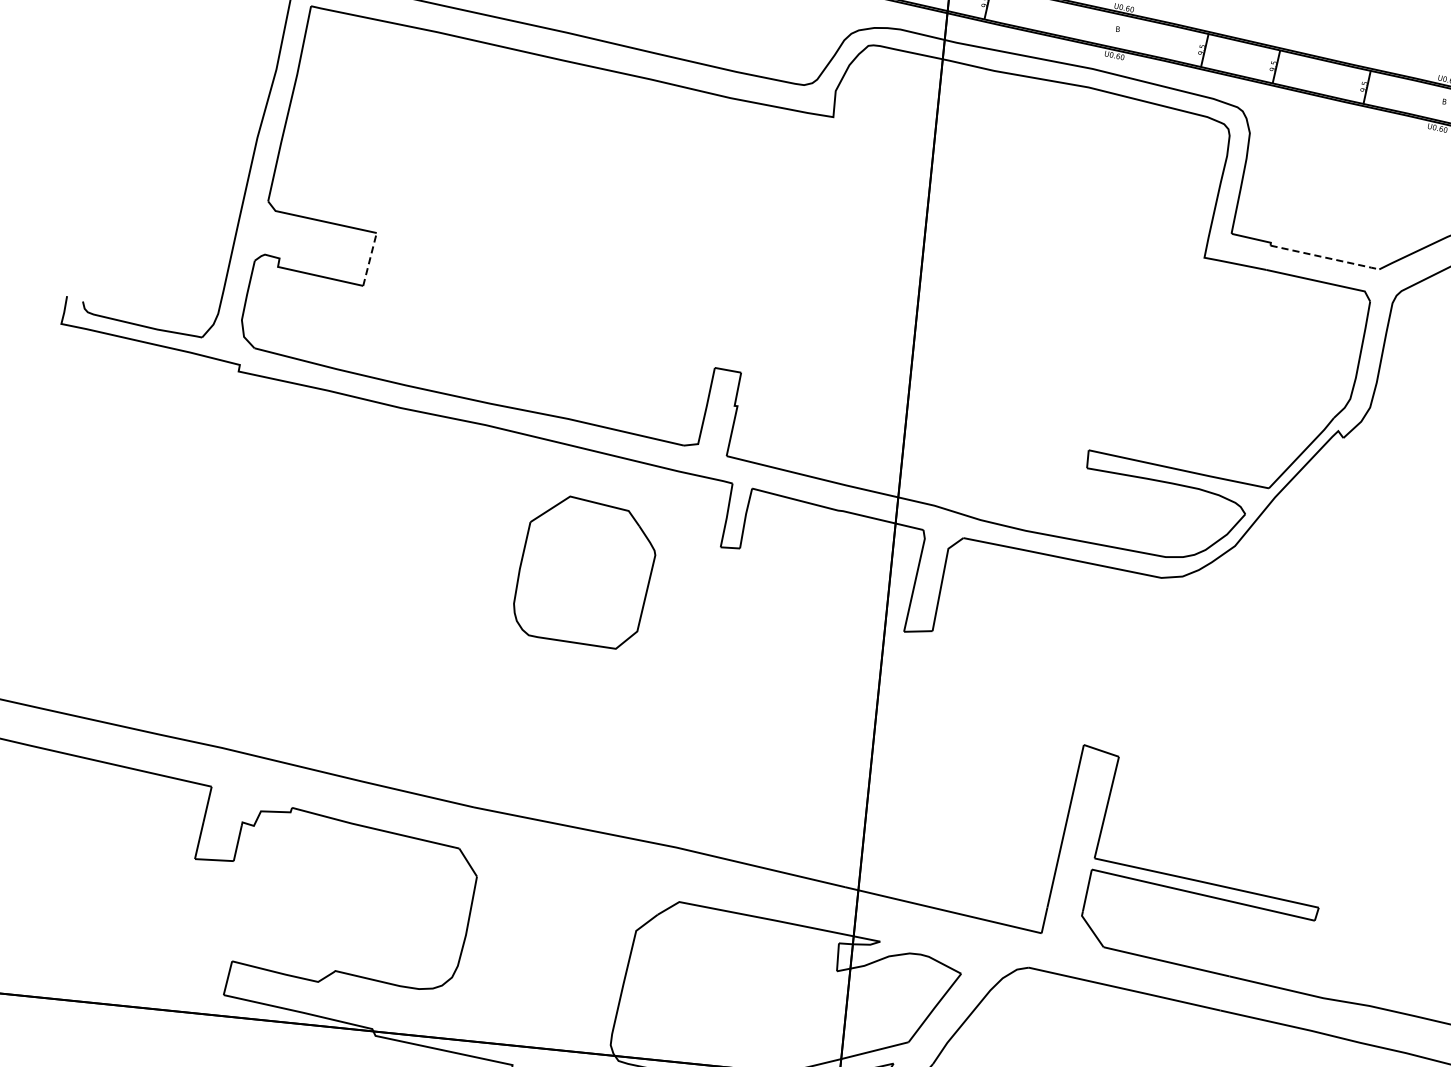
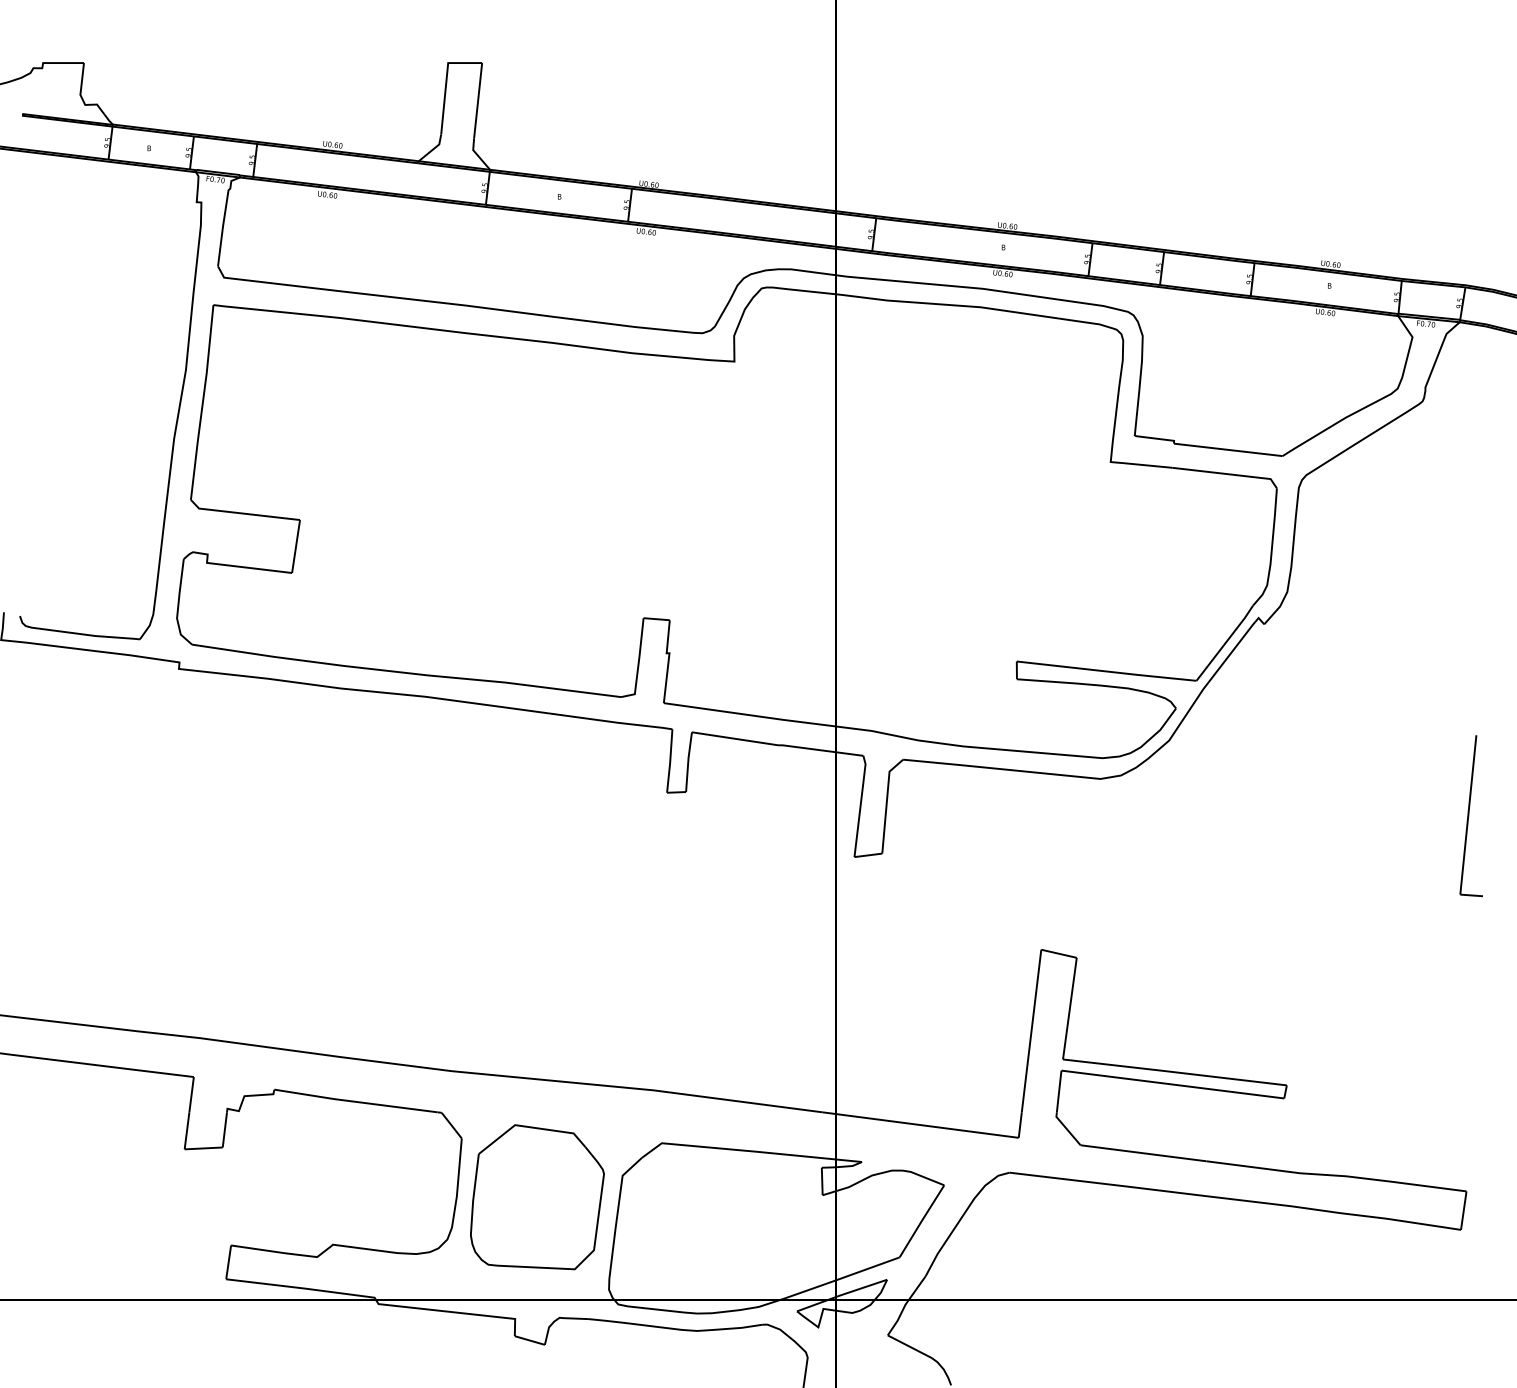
line: (1326, 258) -> (1229, 450), dashed -> solid
line: (370, 259) -> (296, 546), dashed -> solid
part: (585, 572) -> (537, 1197), moved

